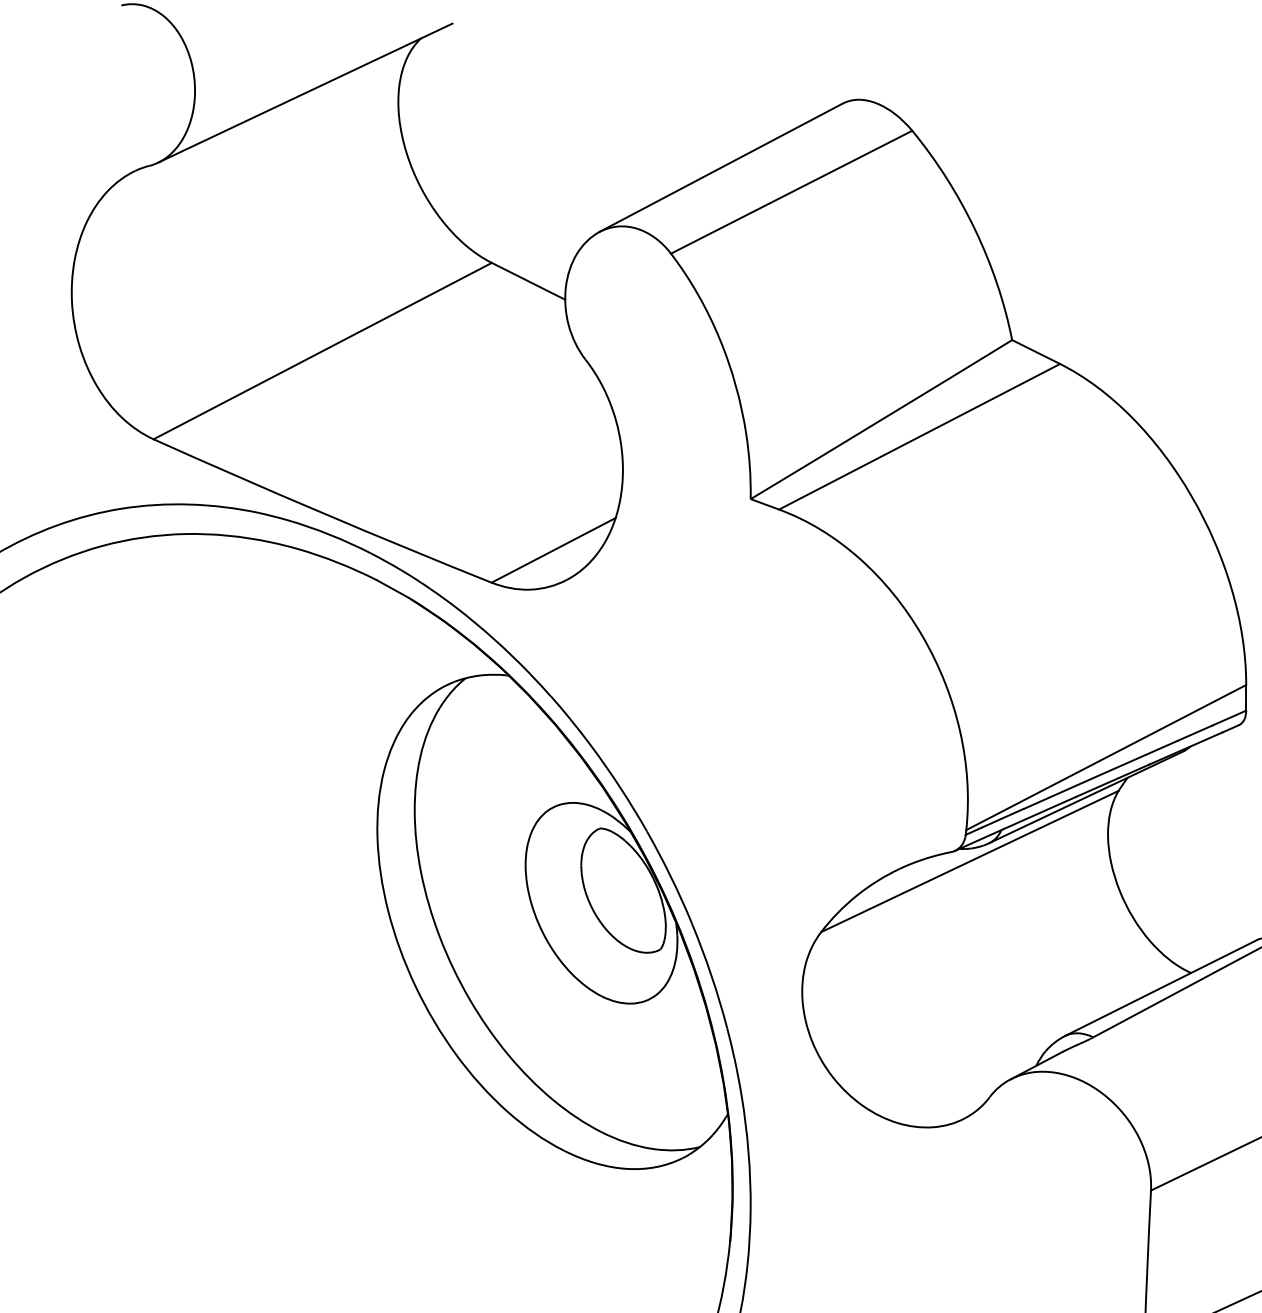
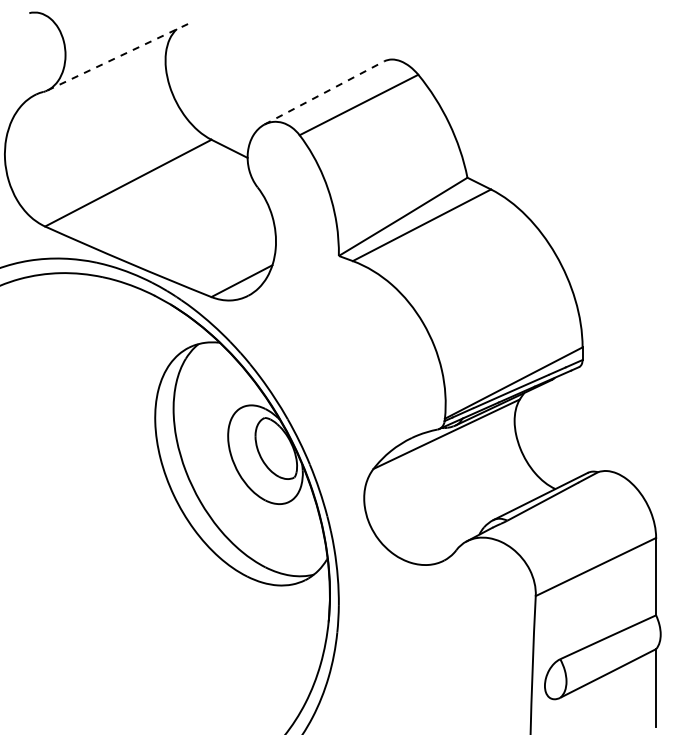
line: (306, 93) -> (120, 56), solid -> dashed
line: (721, 166) -> (324, 92), solid -> dashed

